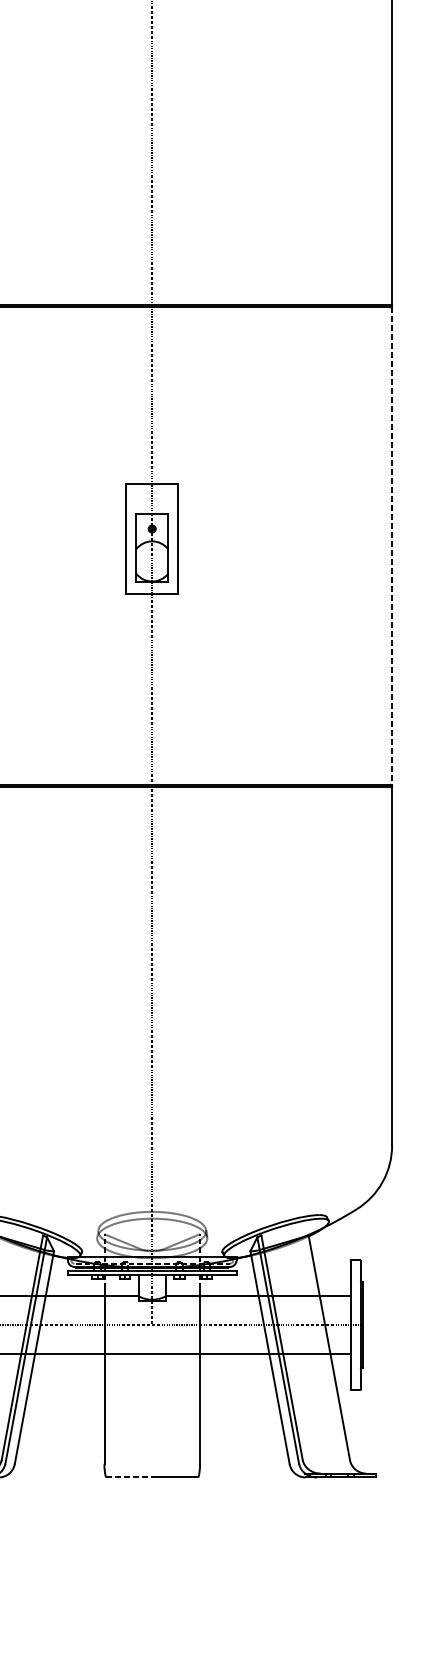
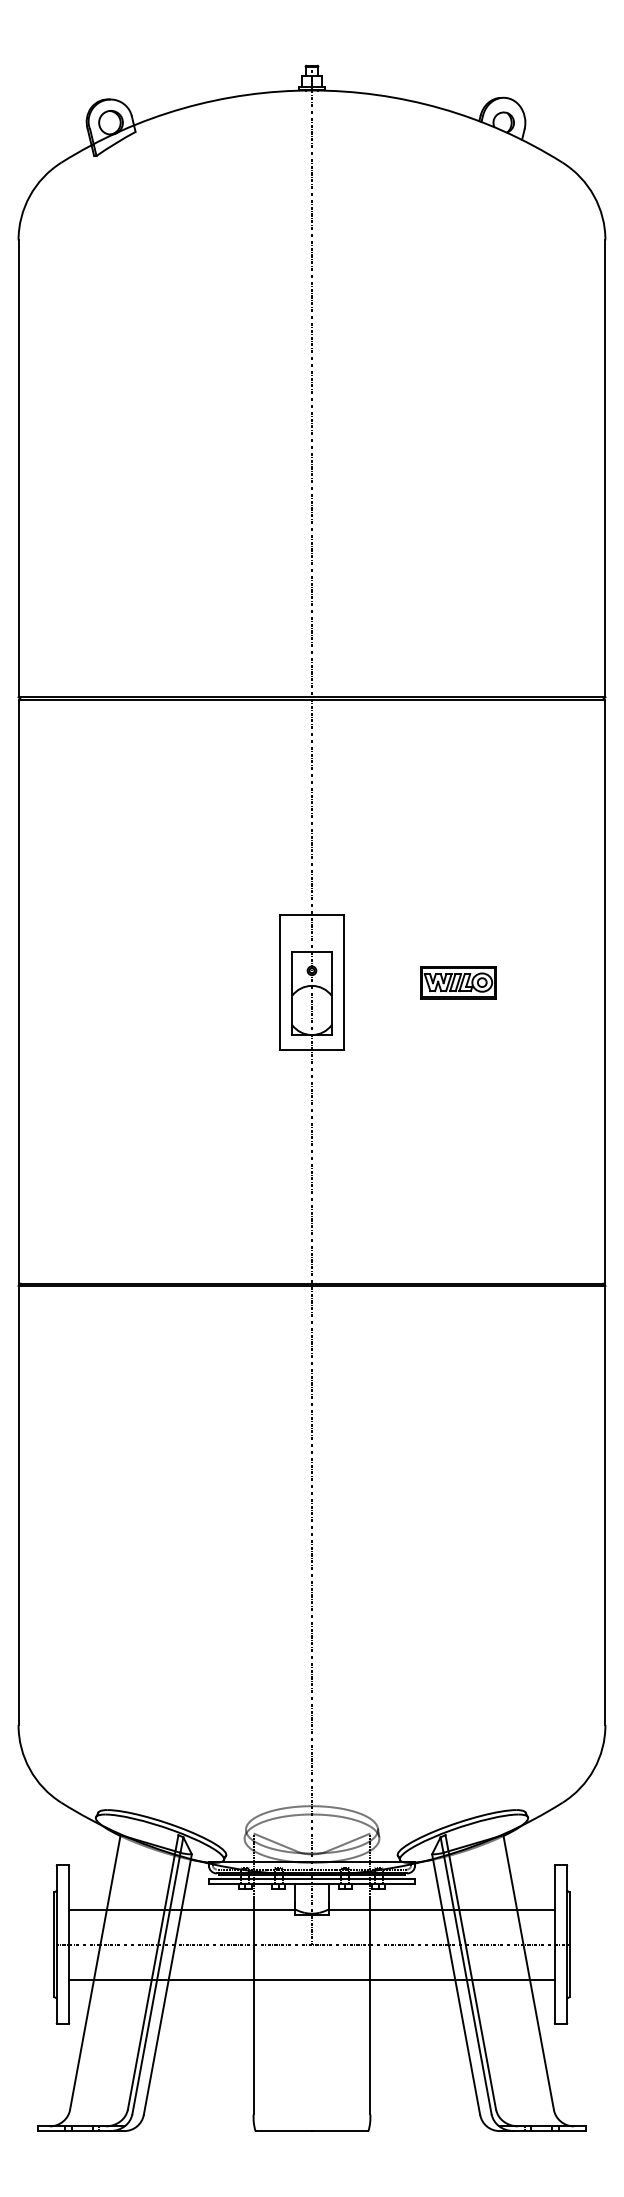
part: (271, 538) -> (458, 982), added
line: (392, 546) -> (605, 992), dashed -> solid
line: (129, 1477) -> (284, 2131), dashed -> solid

